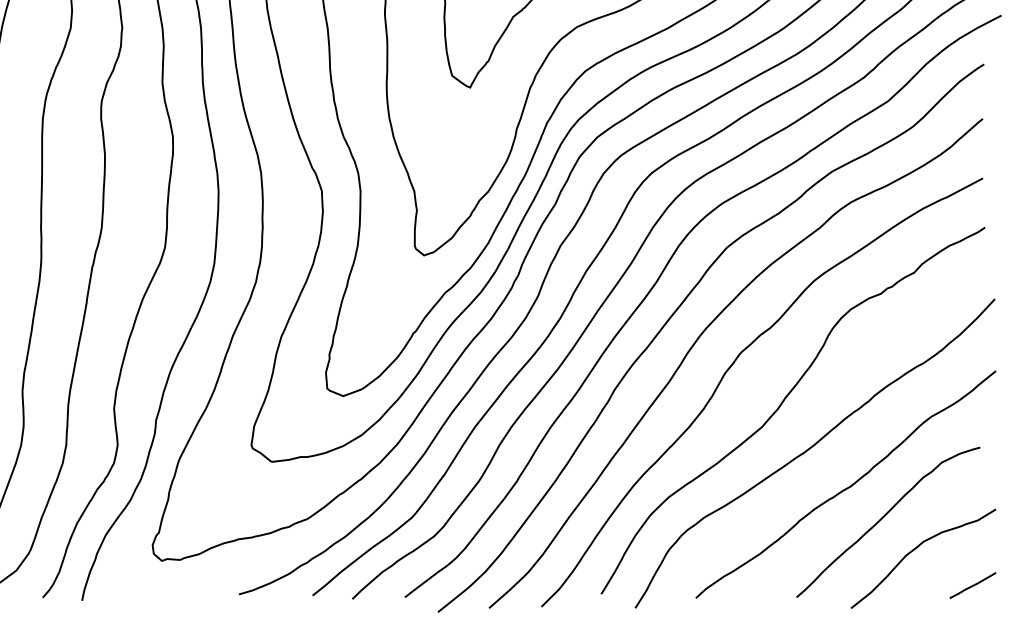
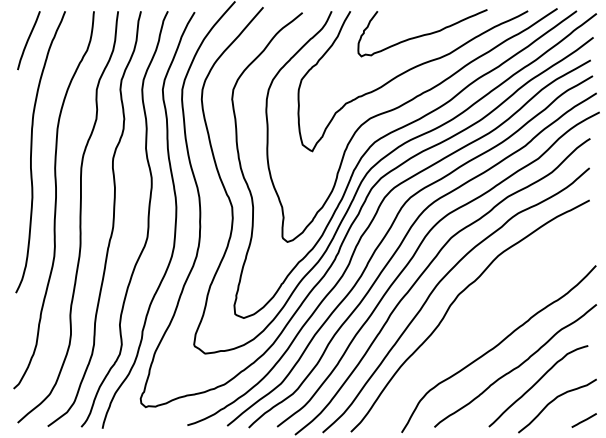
curve: (782, 406) -> (481, 323), removed

